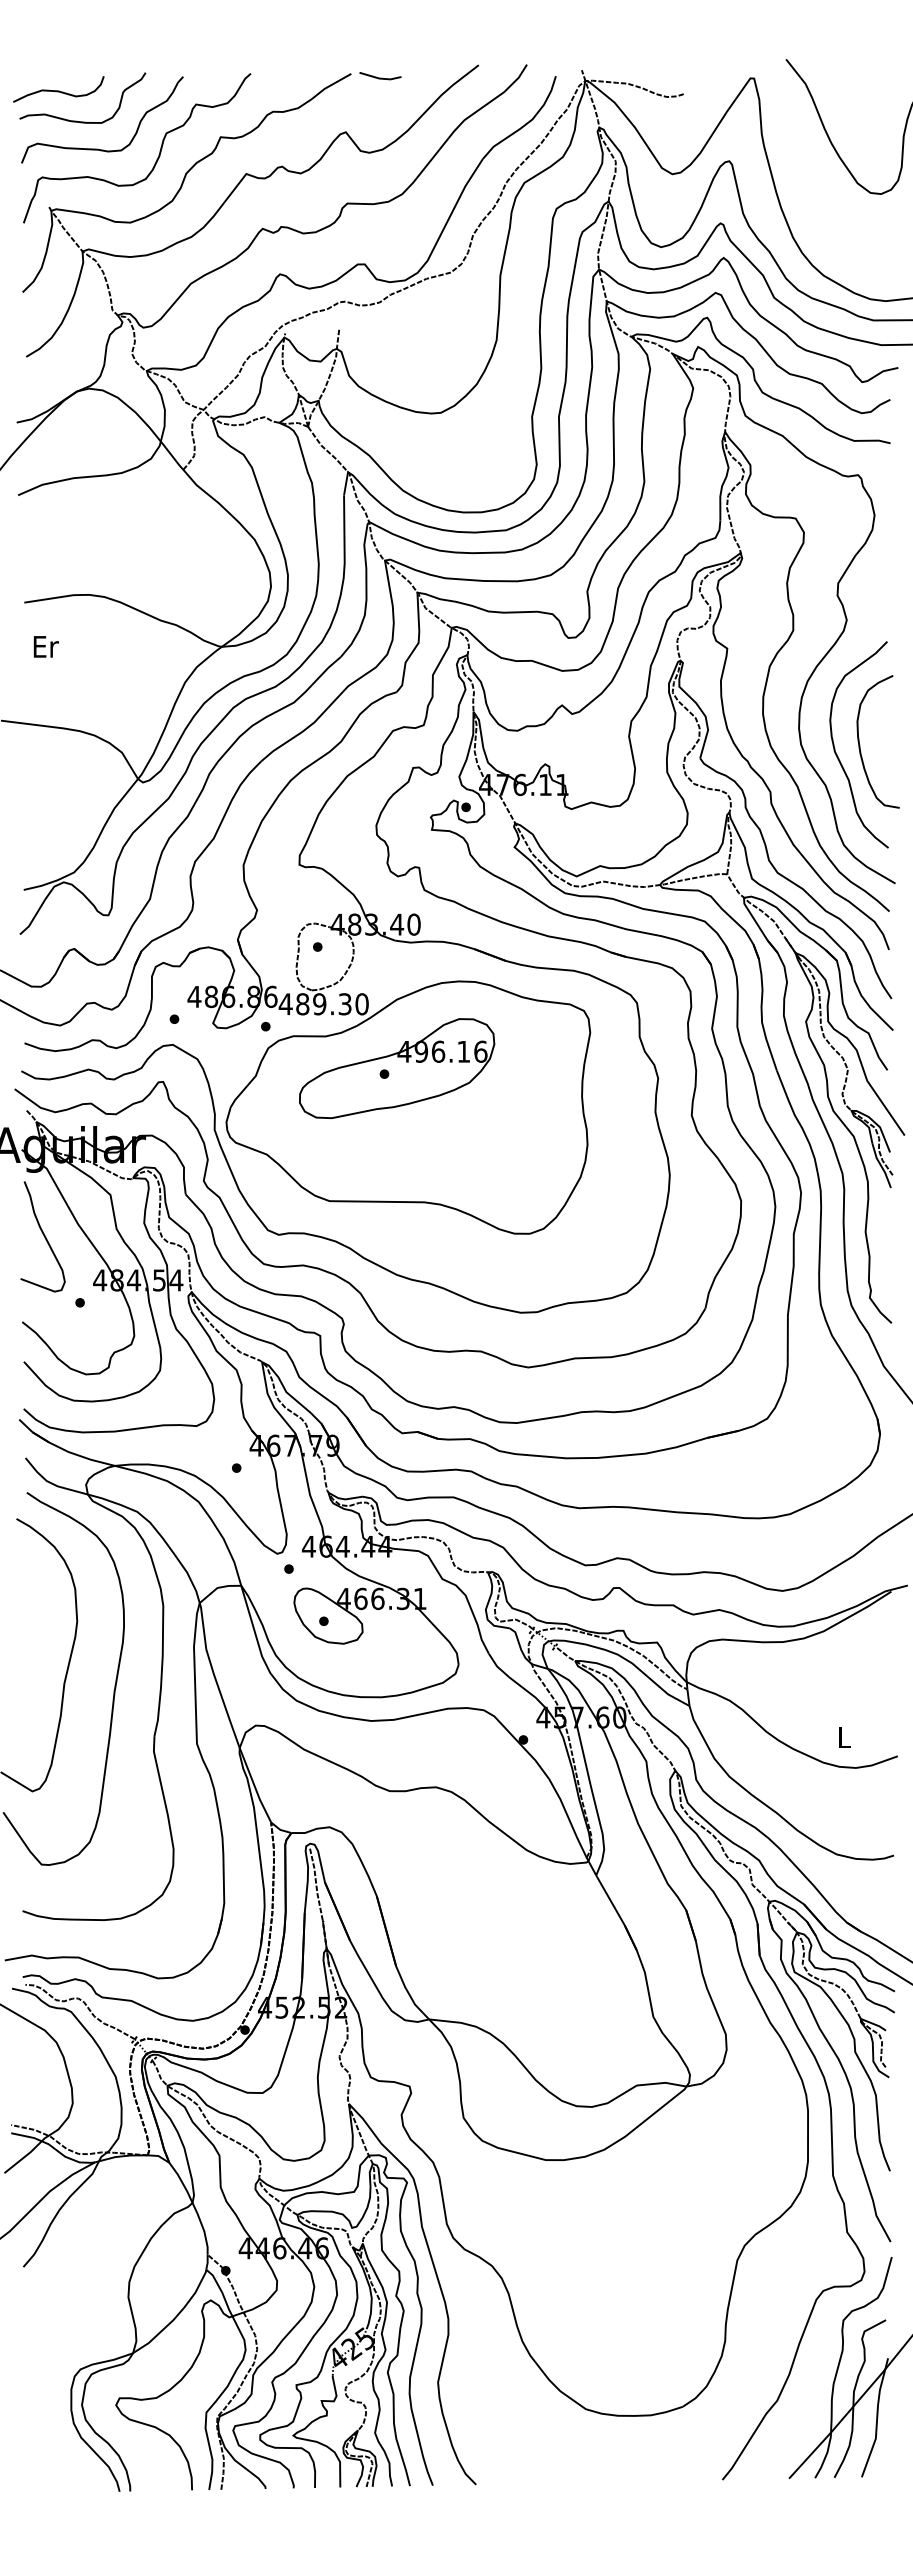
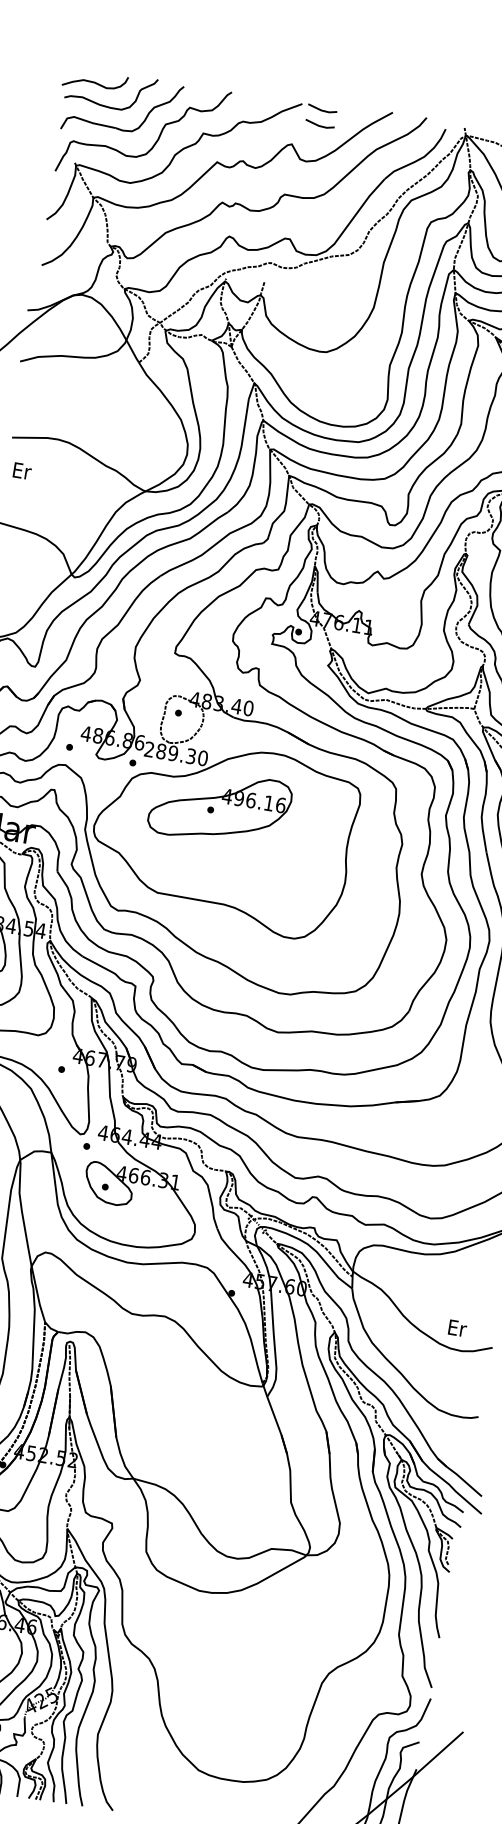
line: (380, 99) -> (319, 125), added
text: (285, 1004) -> (149, 749), 489.30 -> 289.30
text: (844, 1737) -> (457, 1328), L -> Er

